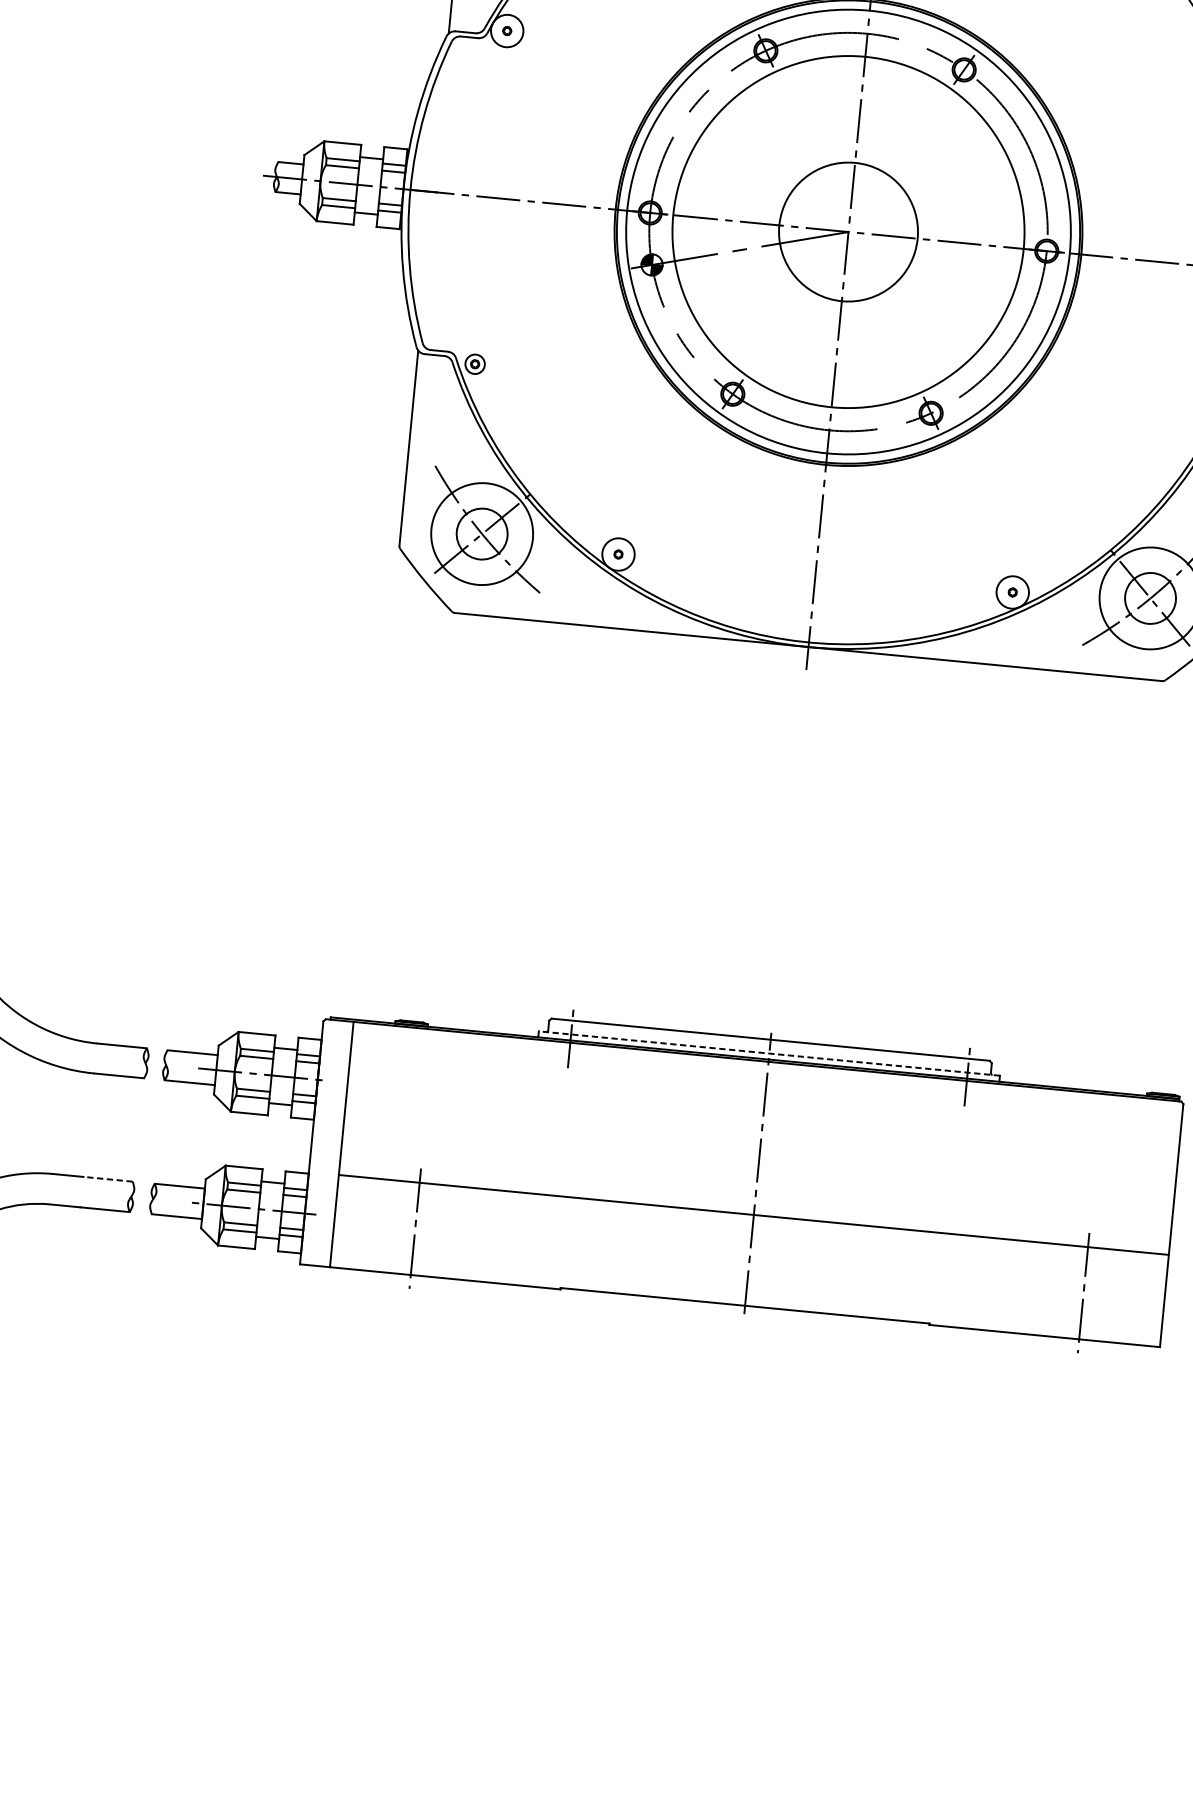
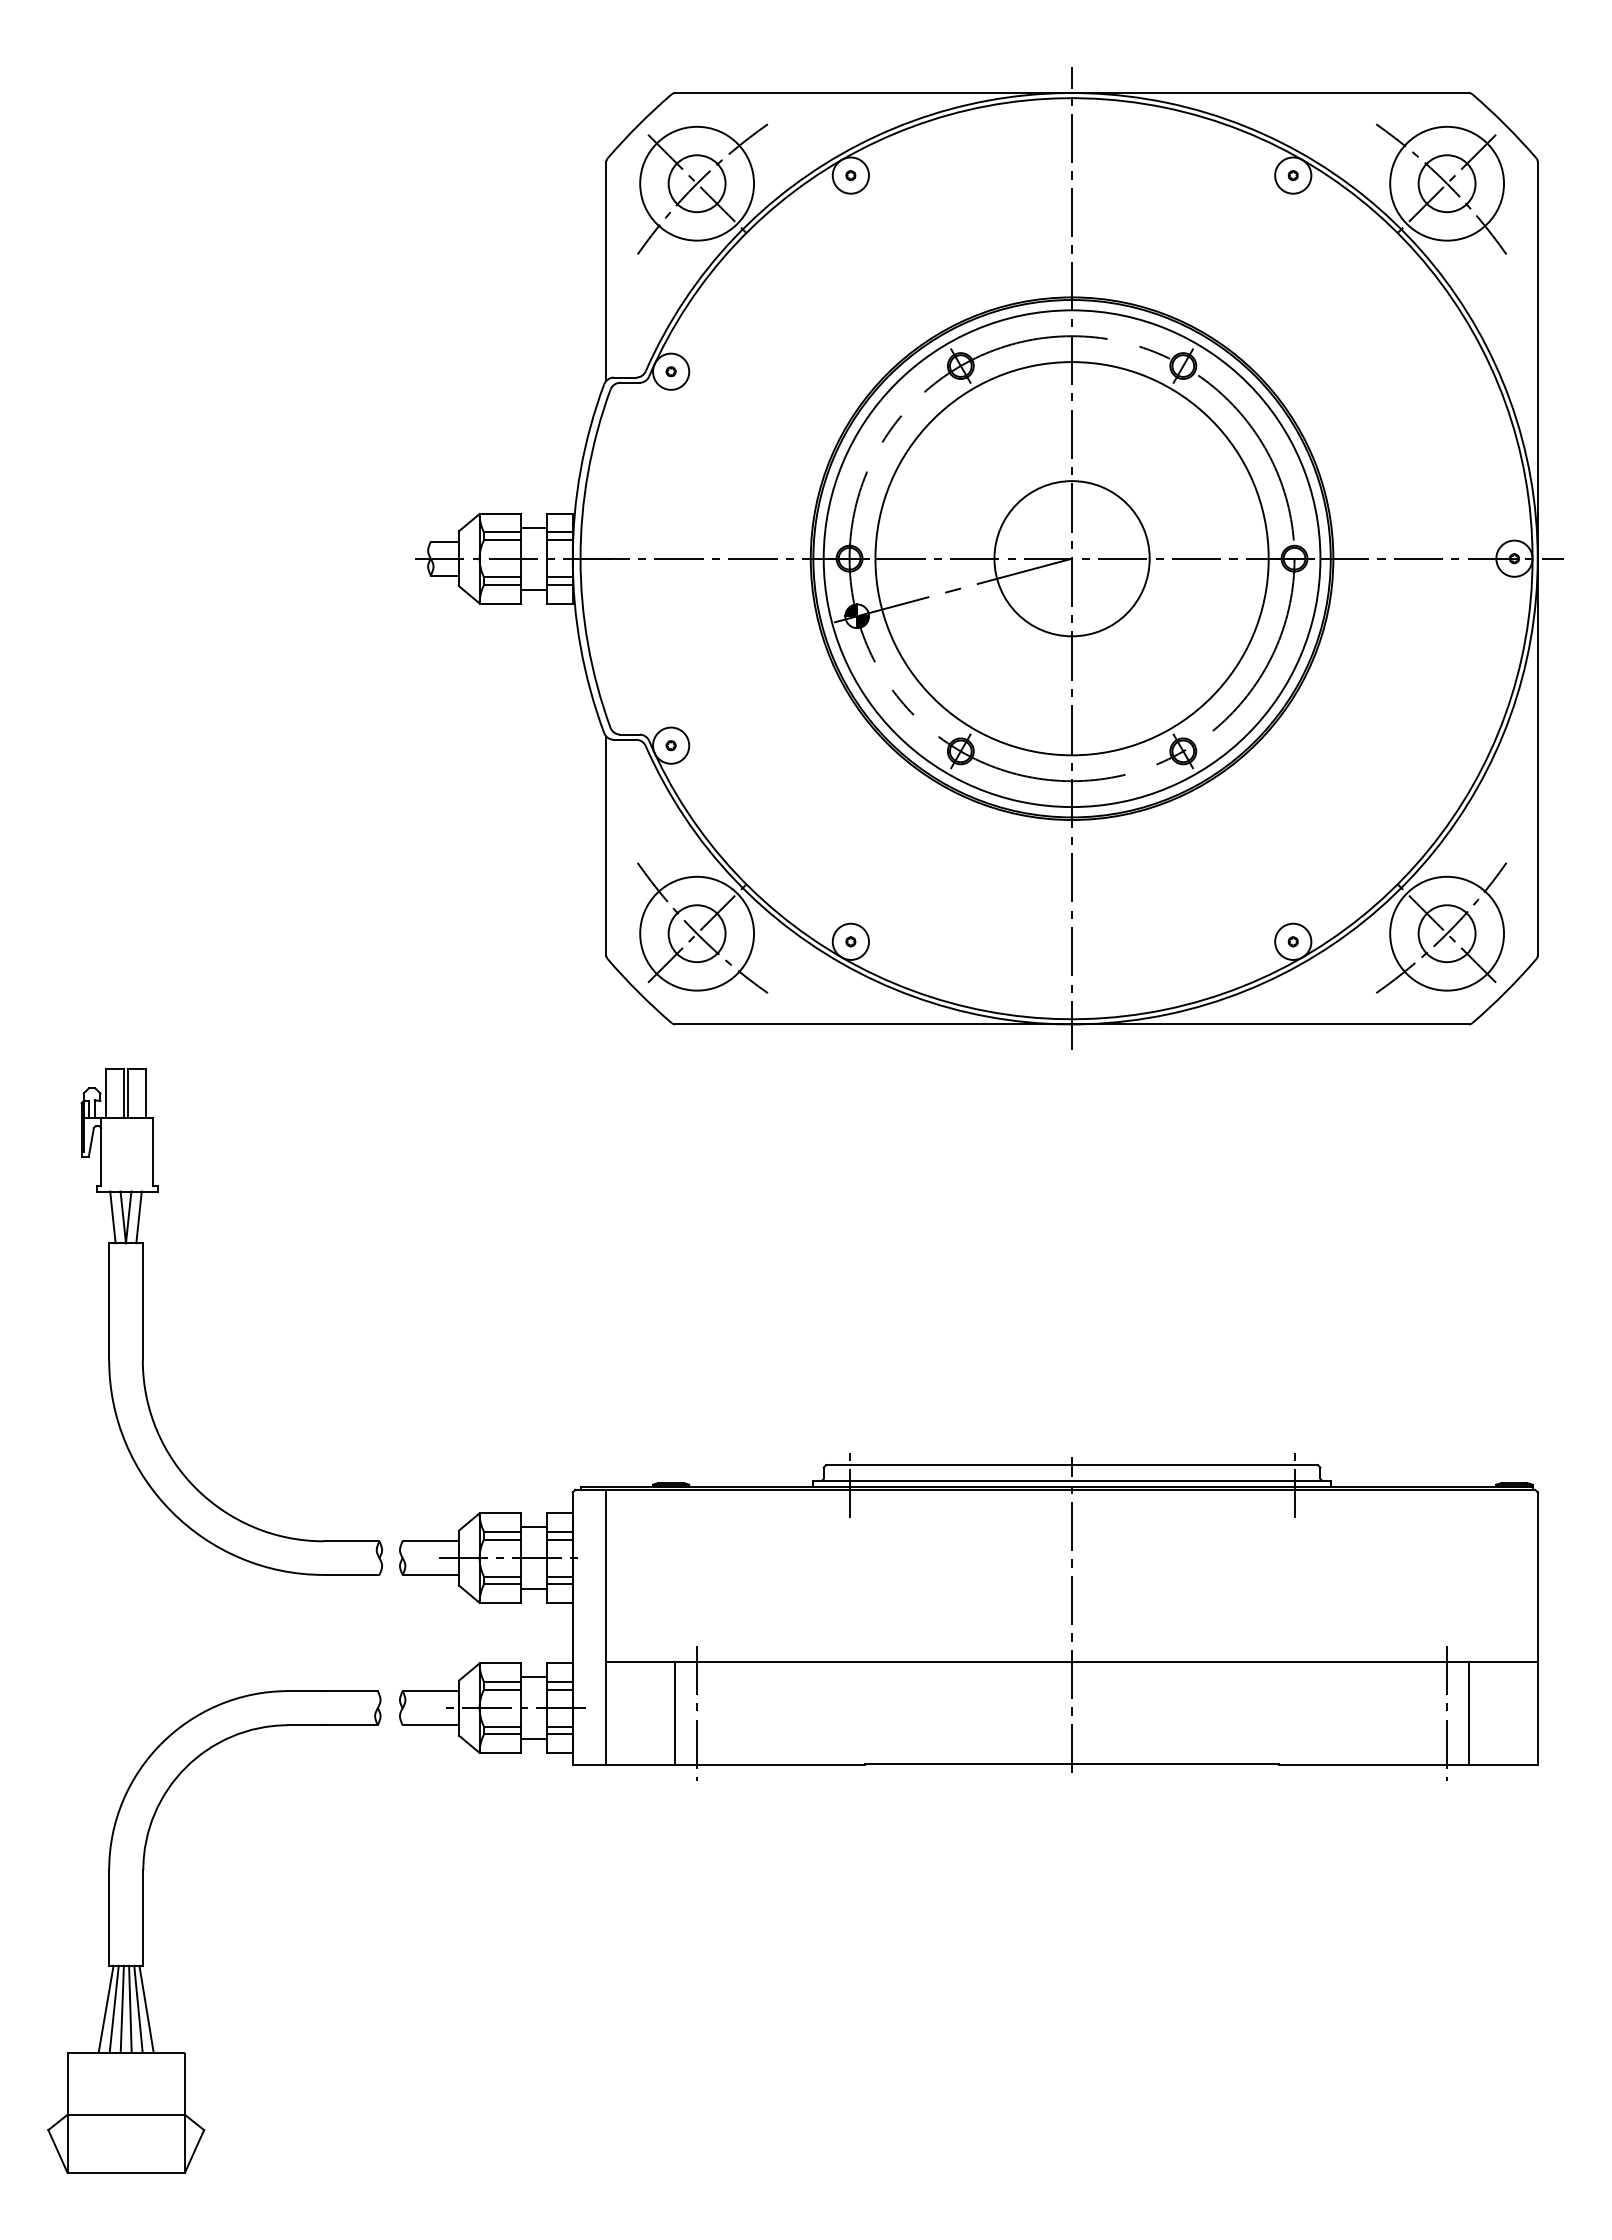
circle: (475, 364) -> (671, 745), size x1.67
line: (769, 1053) -> (1072, 1480), dashed -> solid
line: (108, 1179) -> (350, 1691), dashed -> solid
line: (395, 1227) -> (675, 1713), added
line: (1103, 1295) -> (1469, 1713), added

